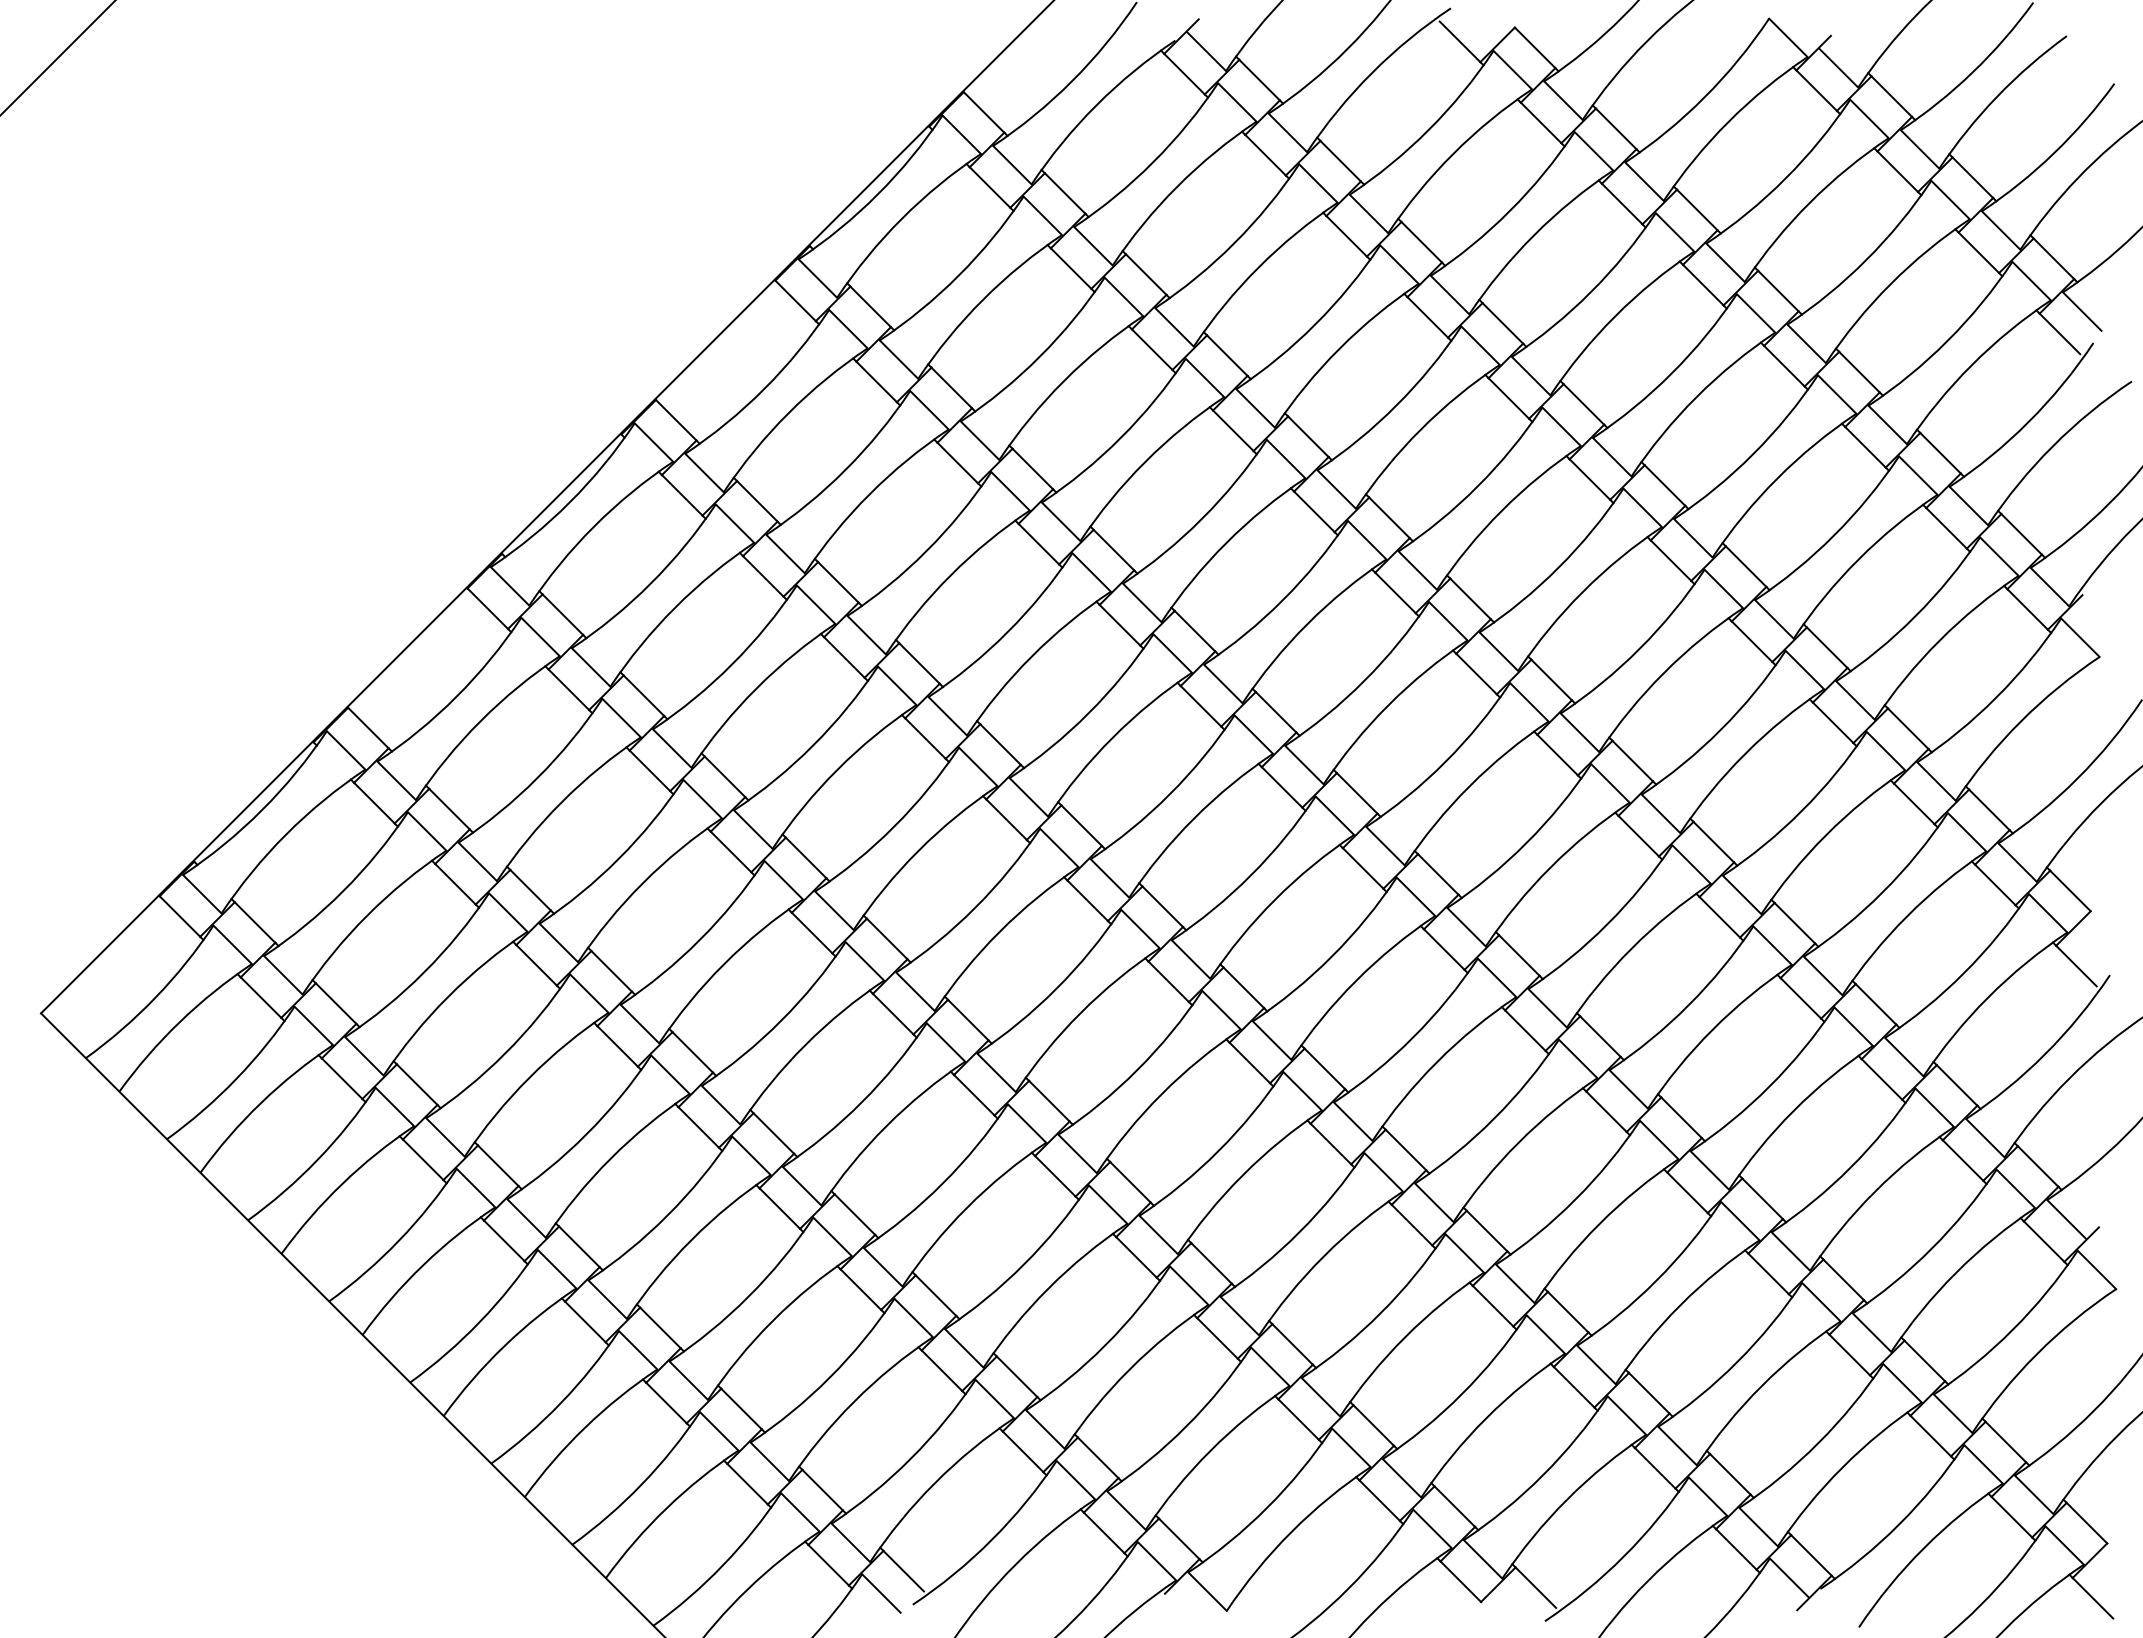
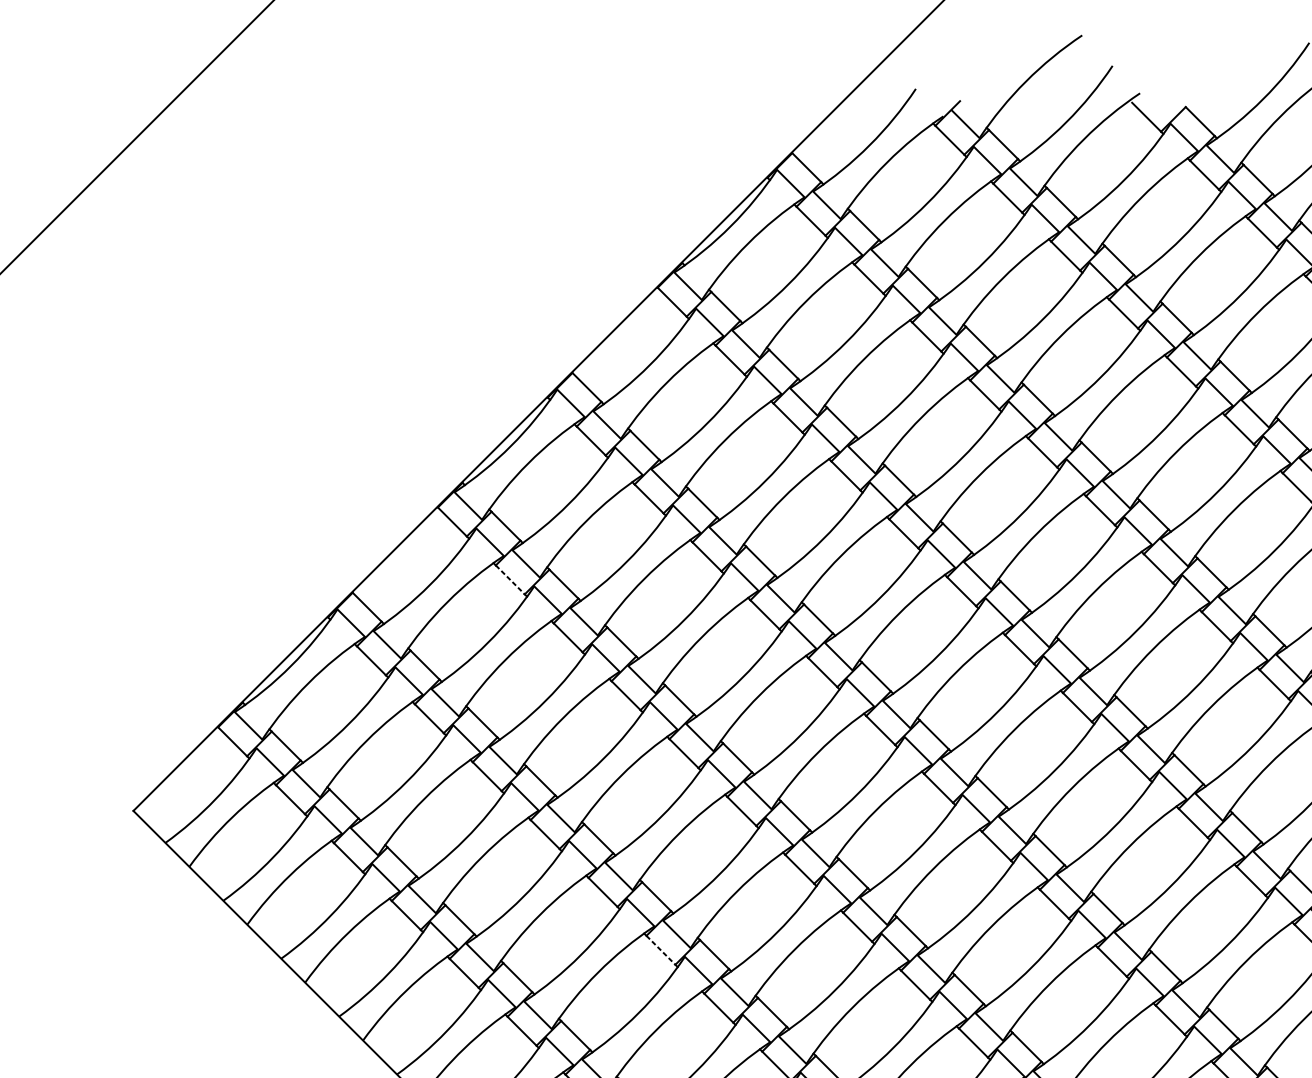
line: (568, 689) -> (510, 579), solid -> dashed
line: (779, 1208) -> (660, 950), solid -> dashed

